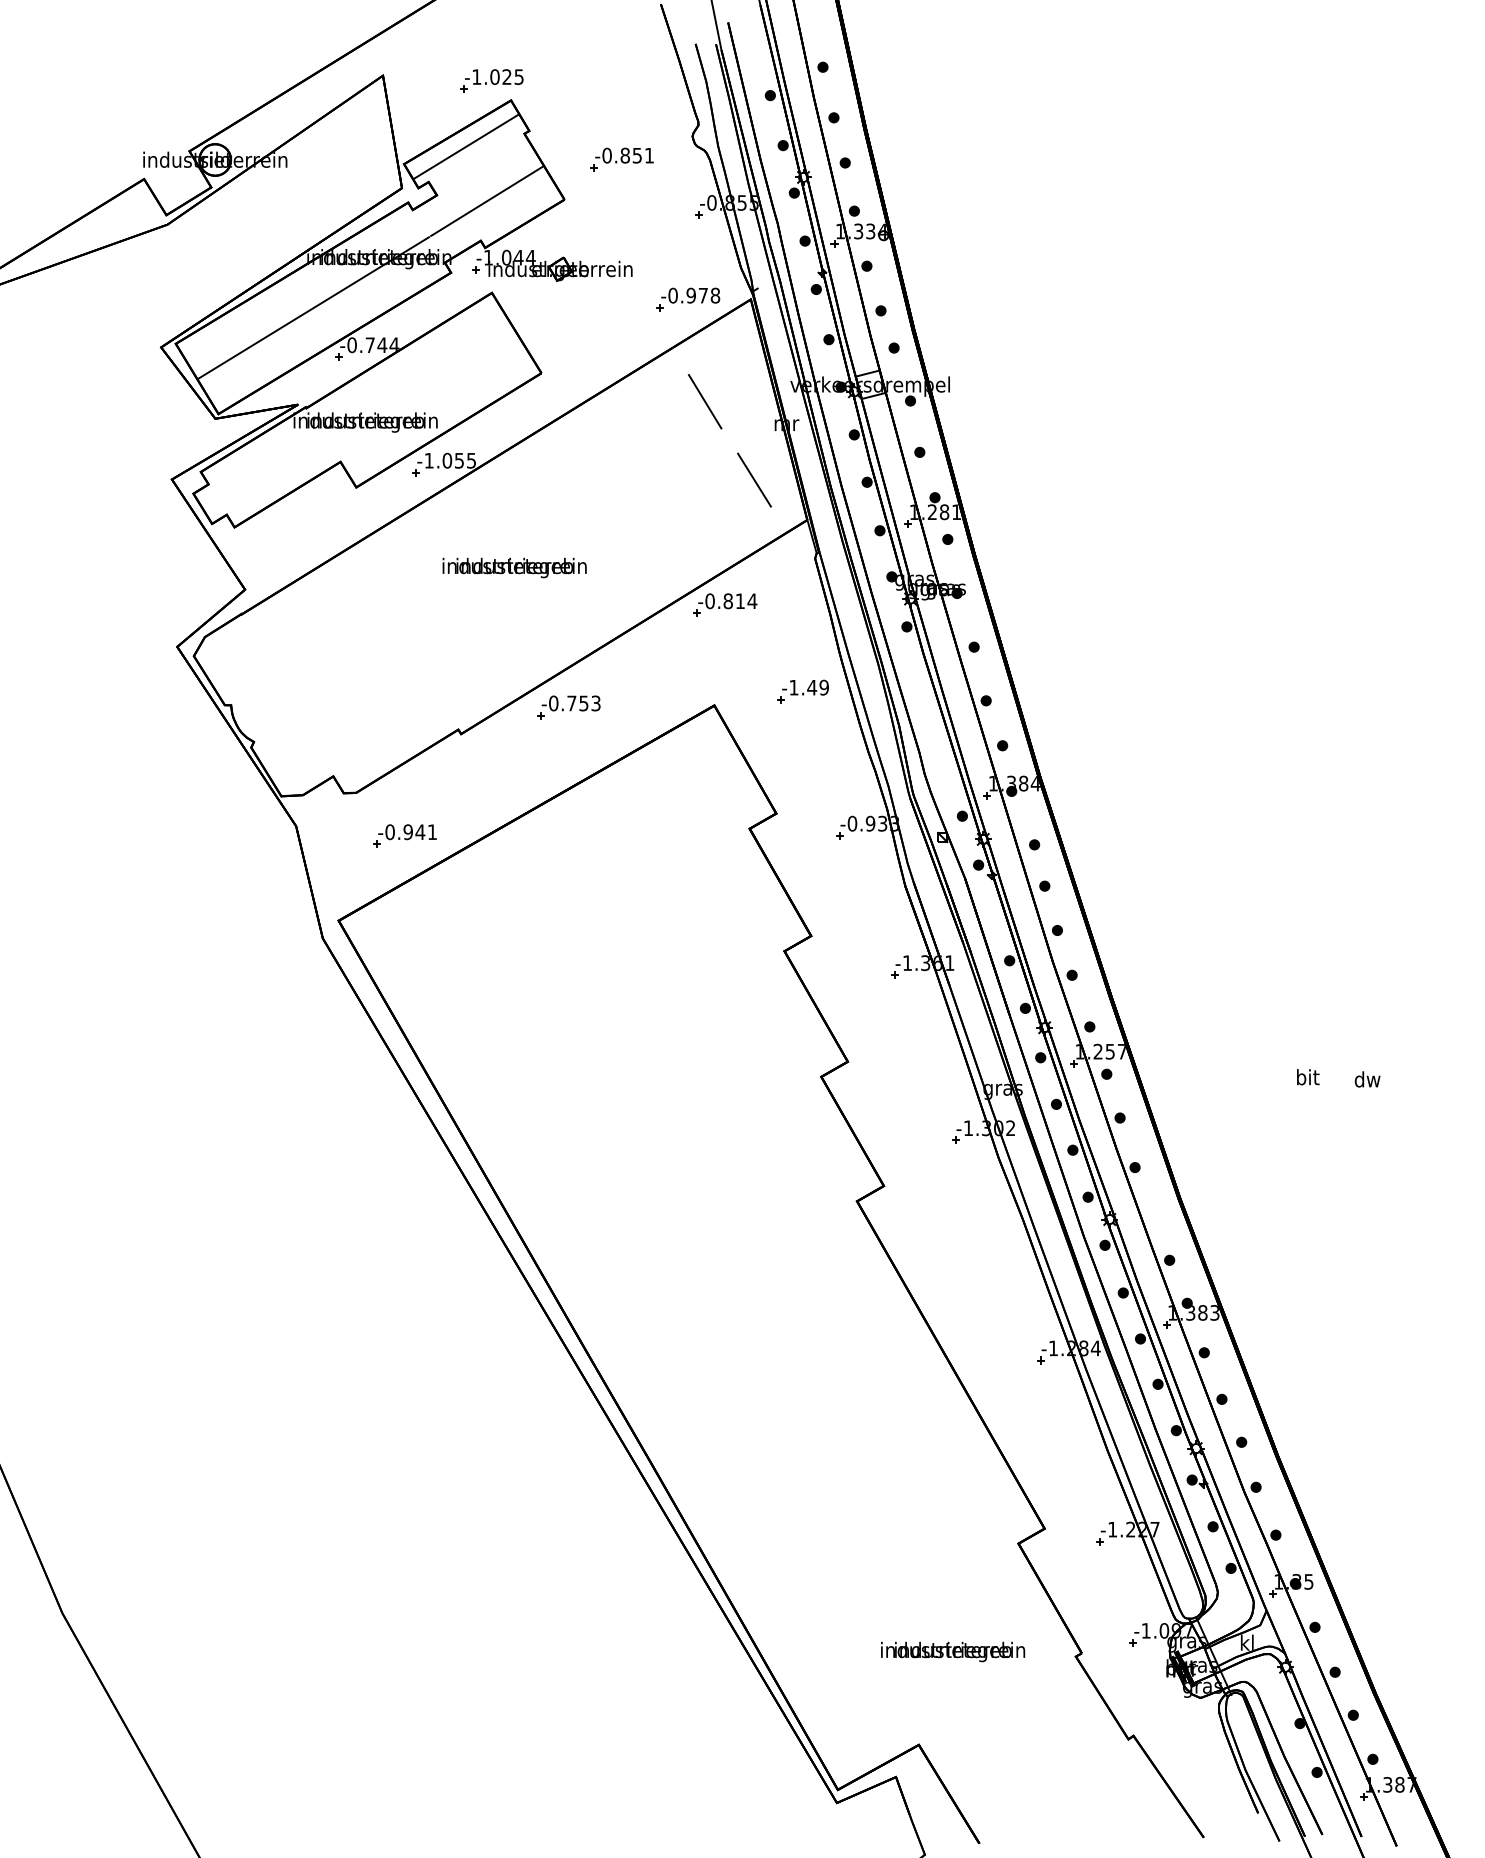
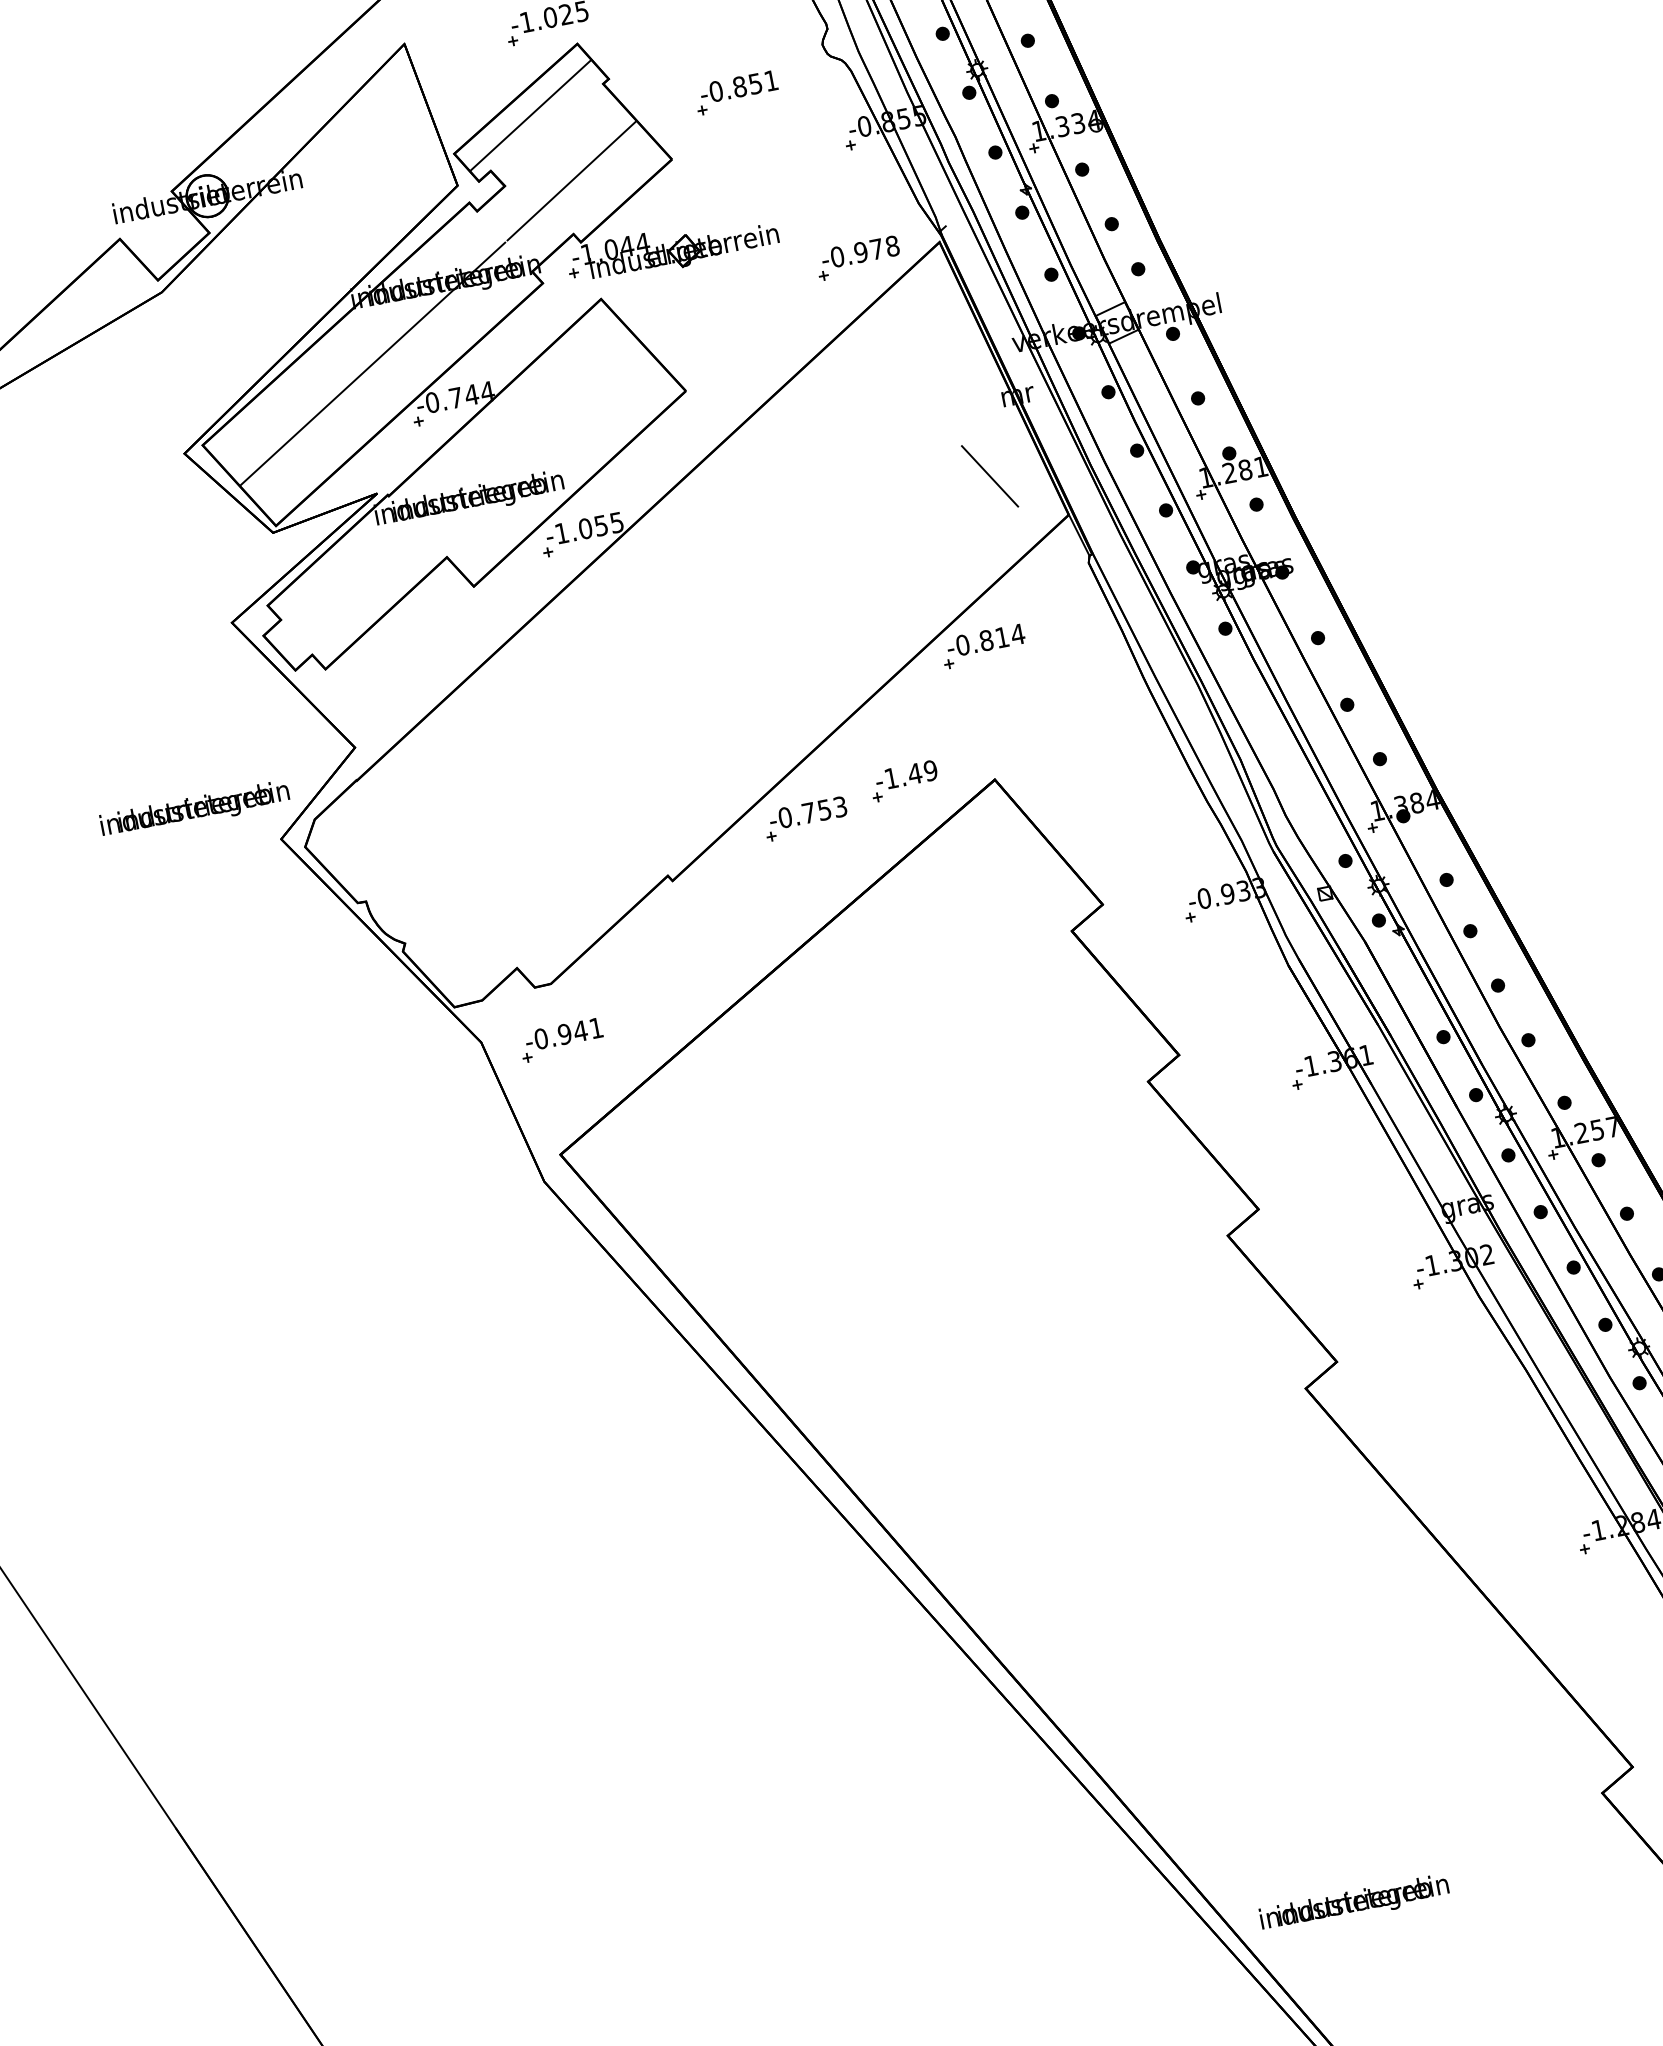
line: (704, 401) -> (905, 386), removed
text: (514, 567) -> (194, 809), moved
part: (802, 691) -> (903, 781), moved
part: (404, 835) -> (560, 1039), moved
text: (953, 1651) -> (1355, 1903), moved

